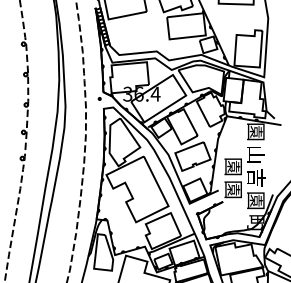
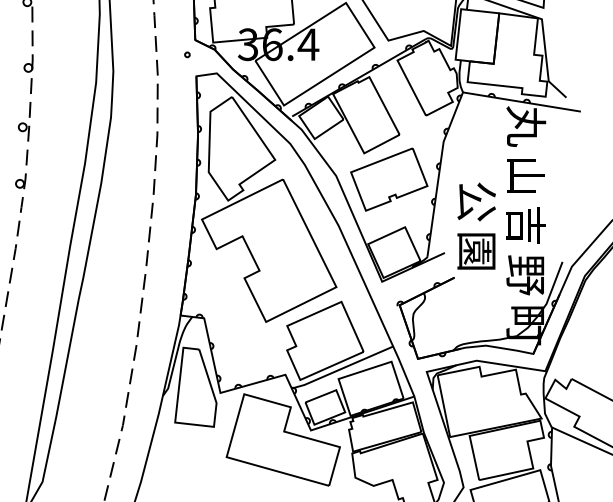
text: (256, 131) -> (526, 125), 園 -> 丸
text: (233, 166) -> (477, 201), 園 -> 公
text: (255, 200) -> (524, 274), 園 -> 野

